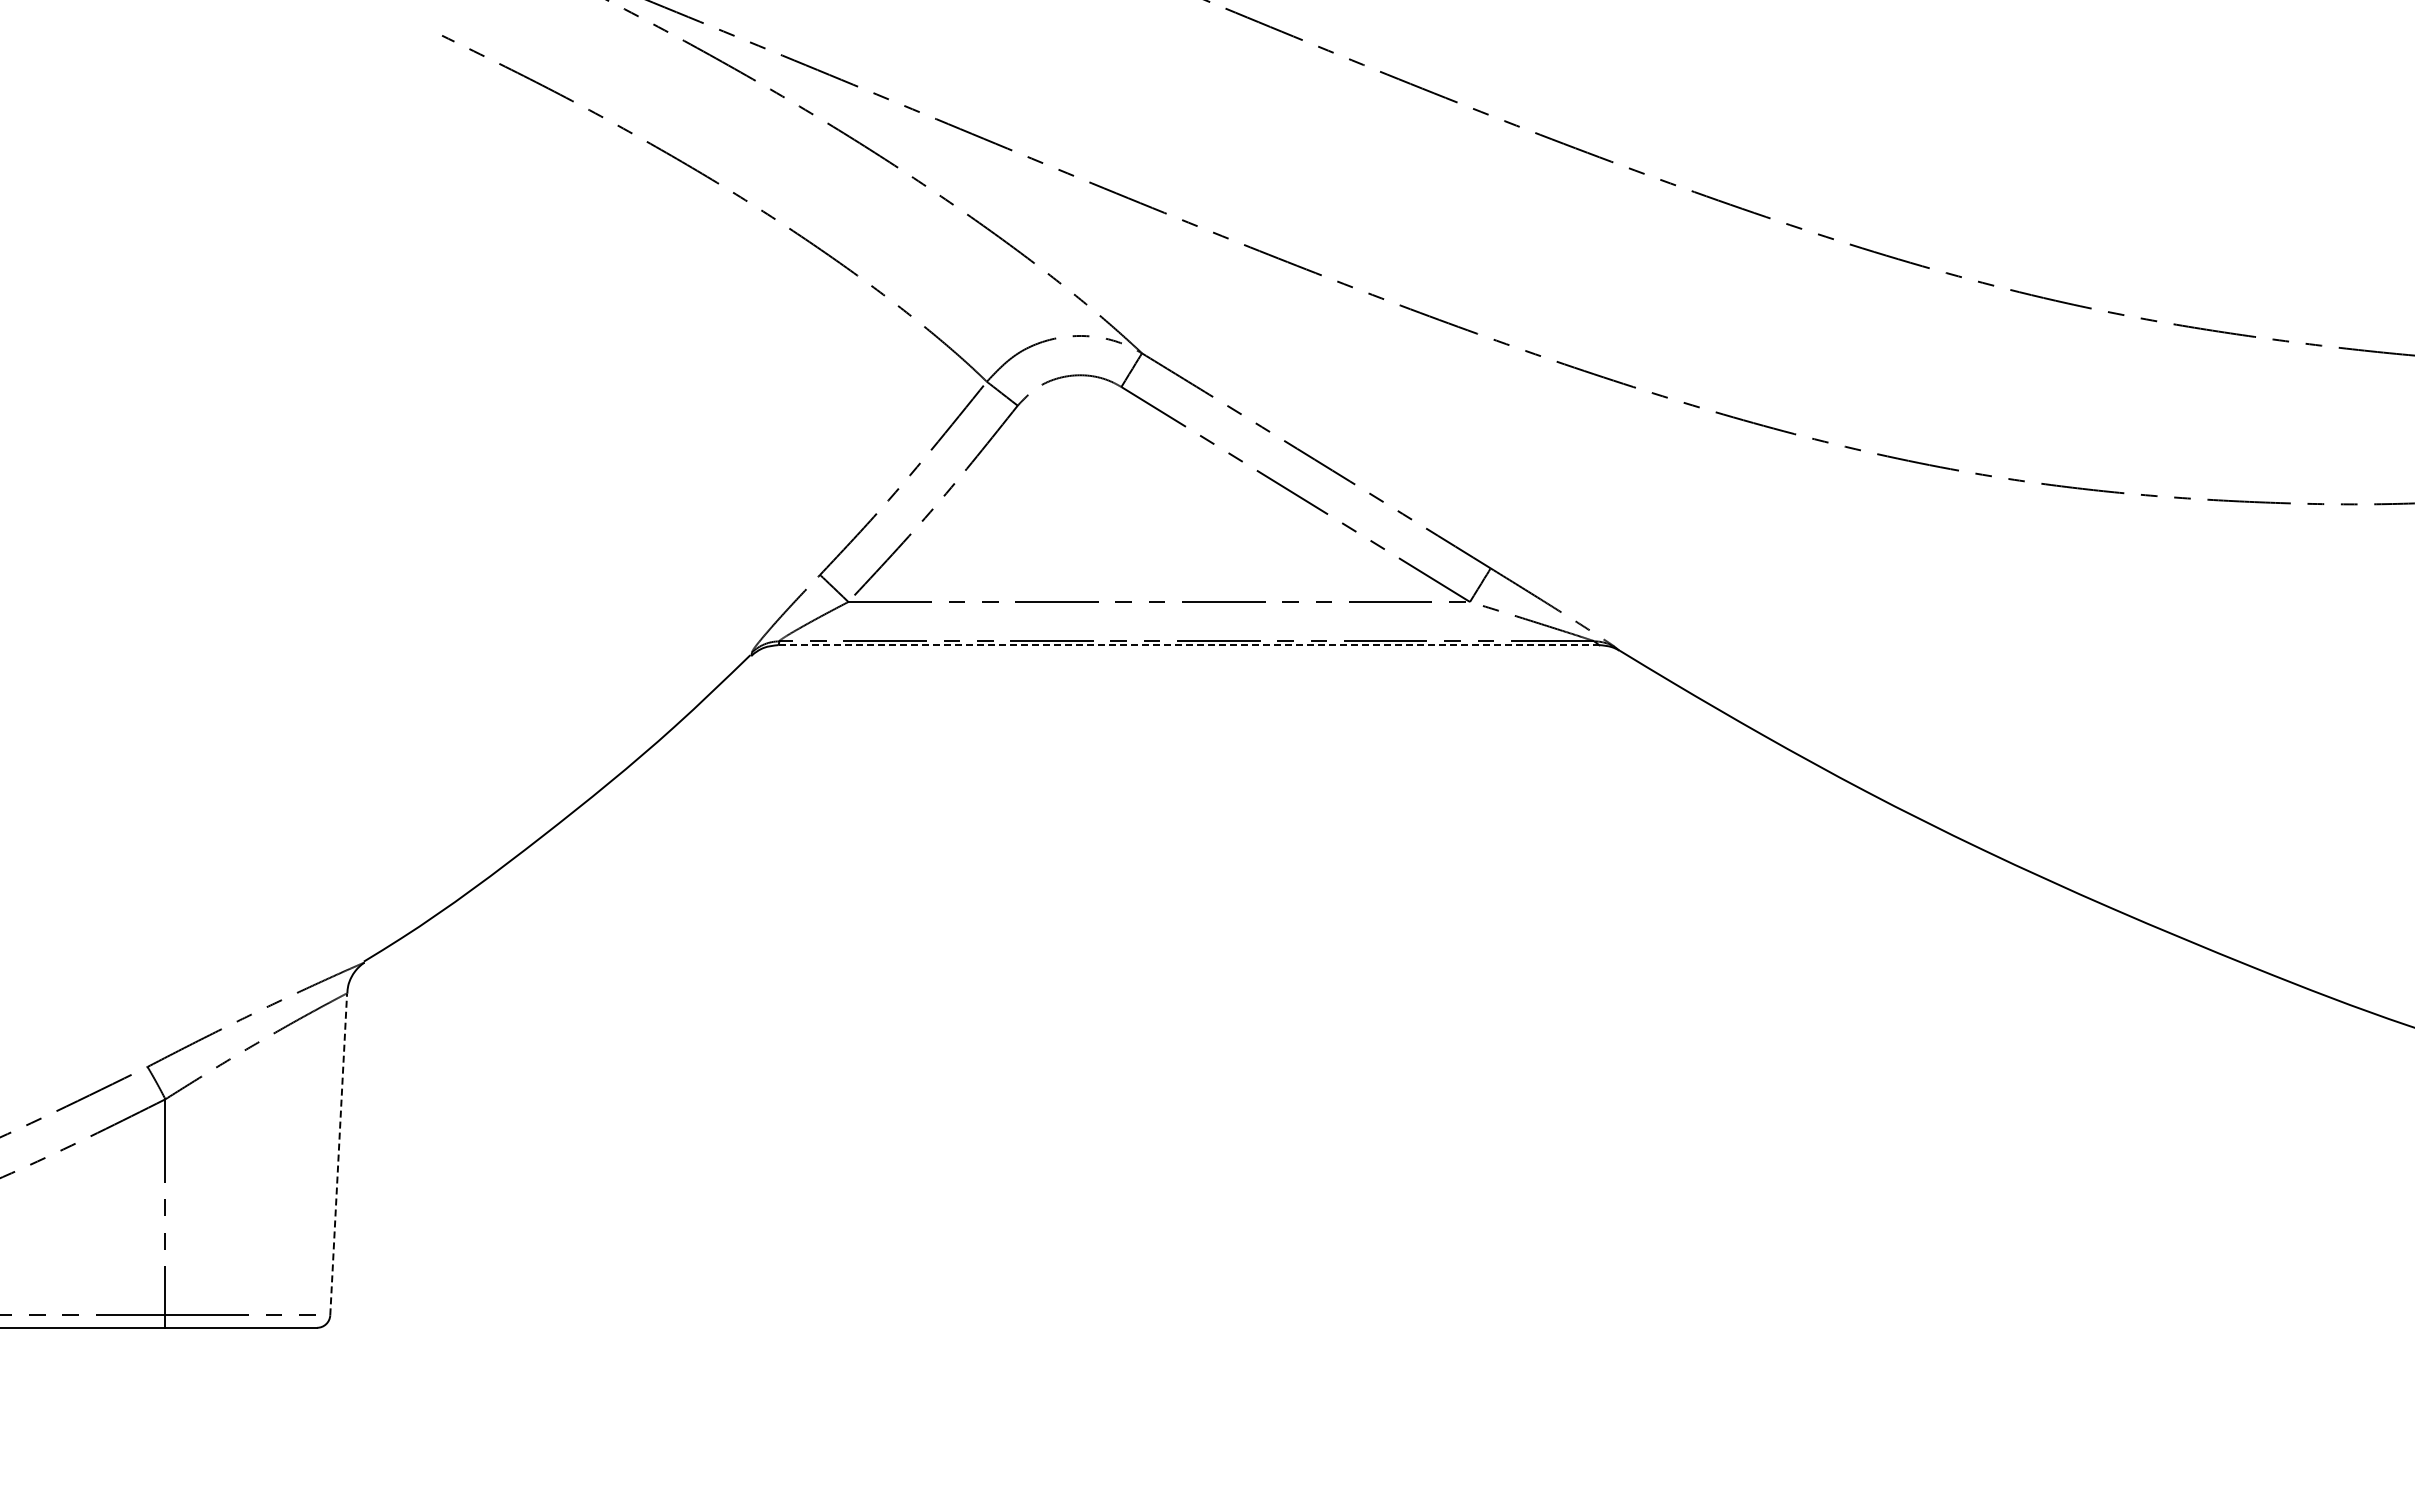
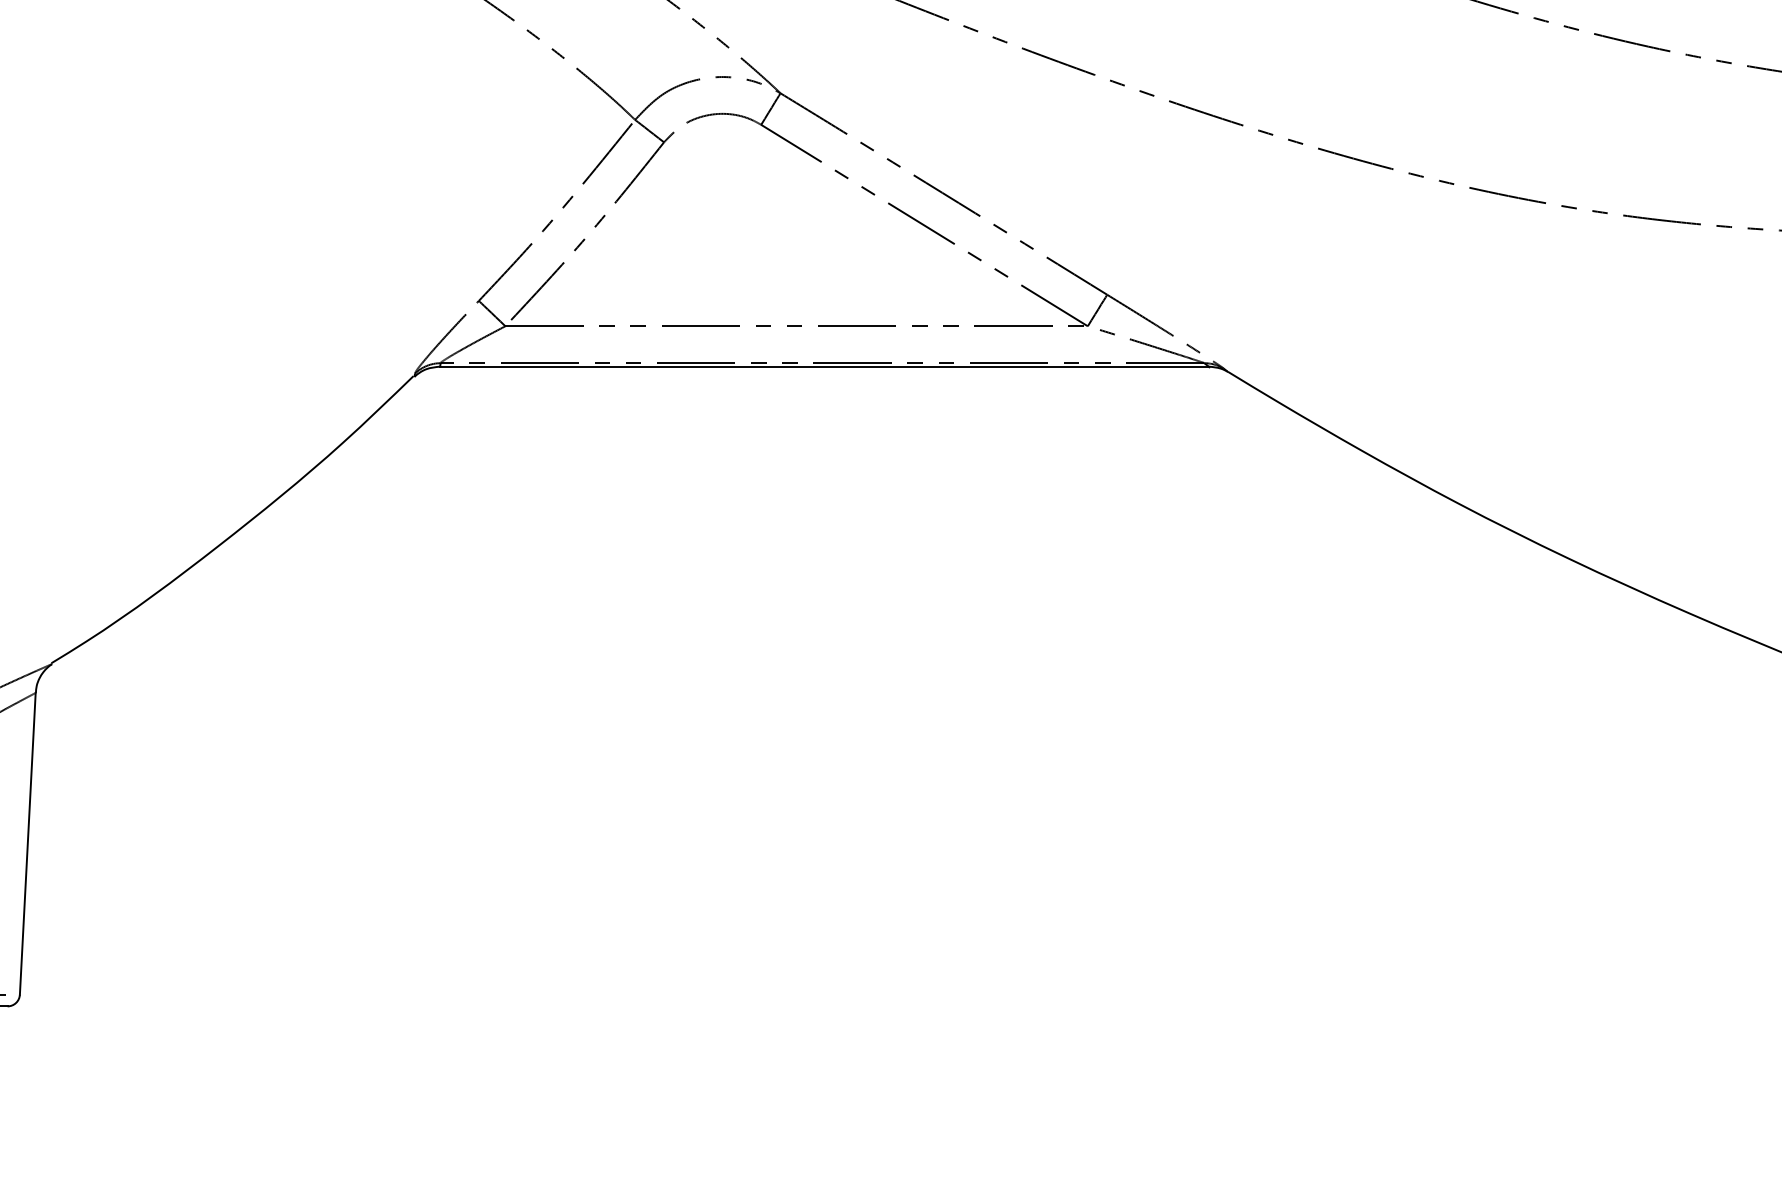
line: (1189, 645) -> (825, 367), dashed -> solid
line: (338, 1154) -> (27, 843), dashed -> solid

